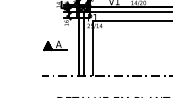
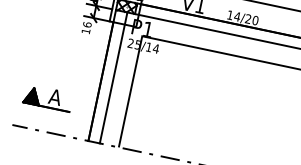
part: (55, 45) -> (48, 97), moved

